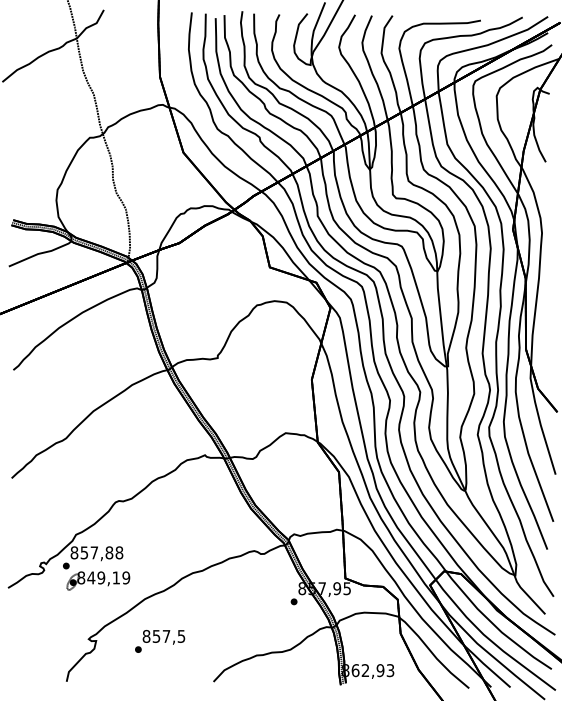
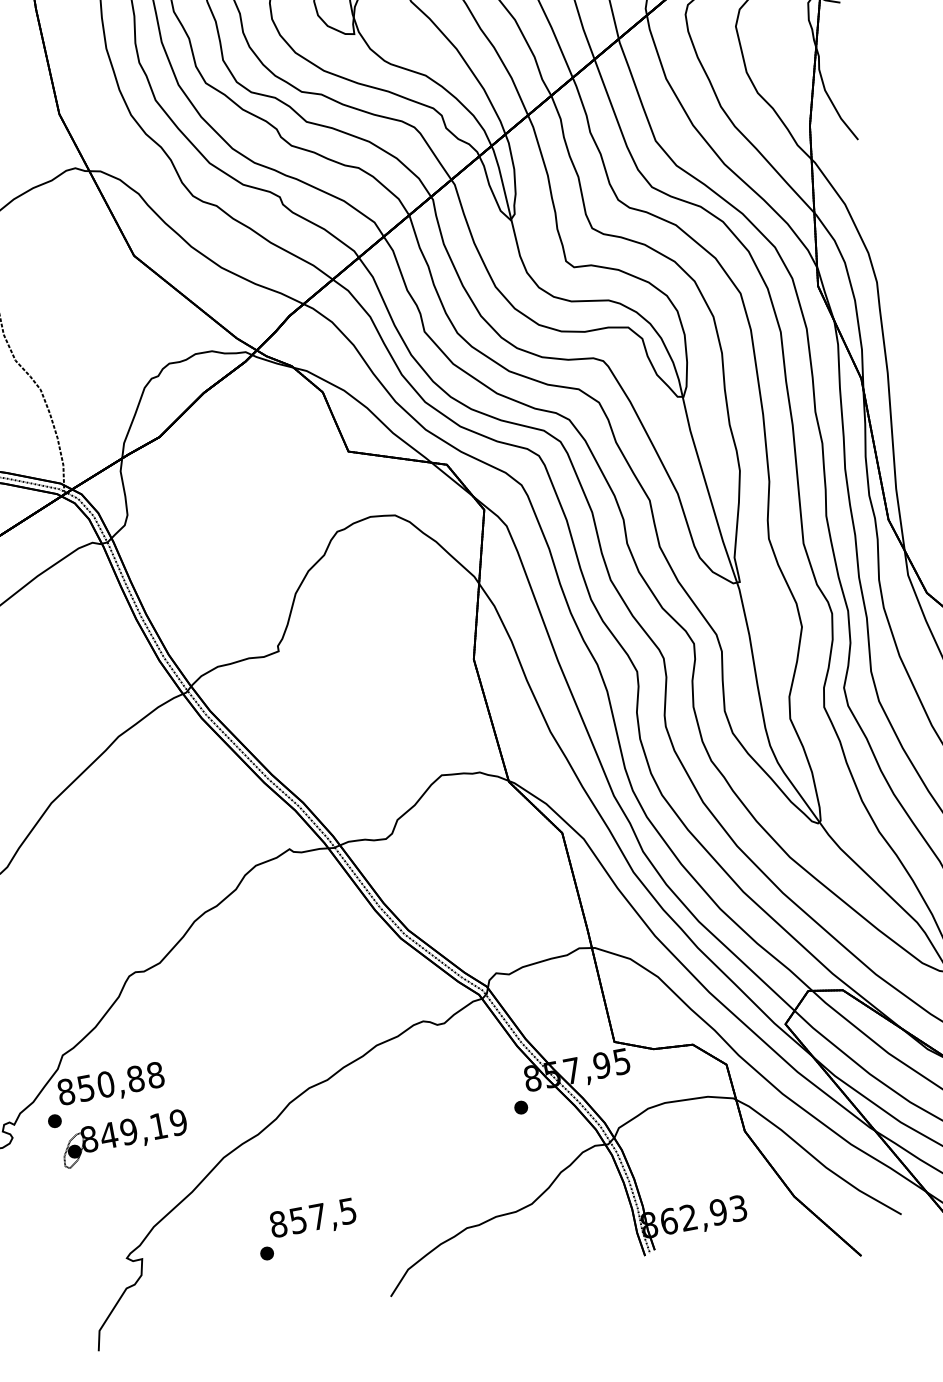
text: (94, 552) -> (105, 1083), 857,88 -> 850,88
text: (160, 641) -> (308, 1229), moved

